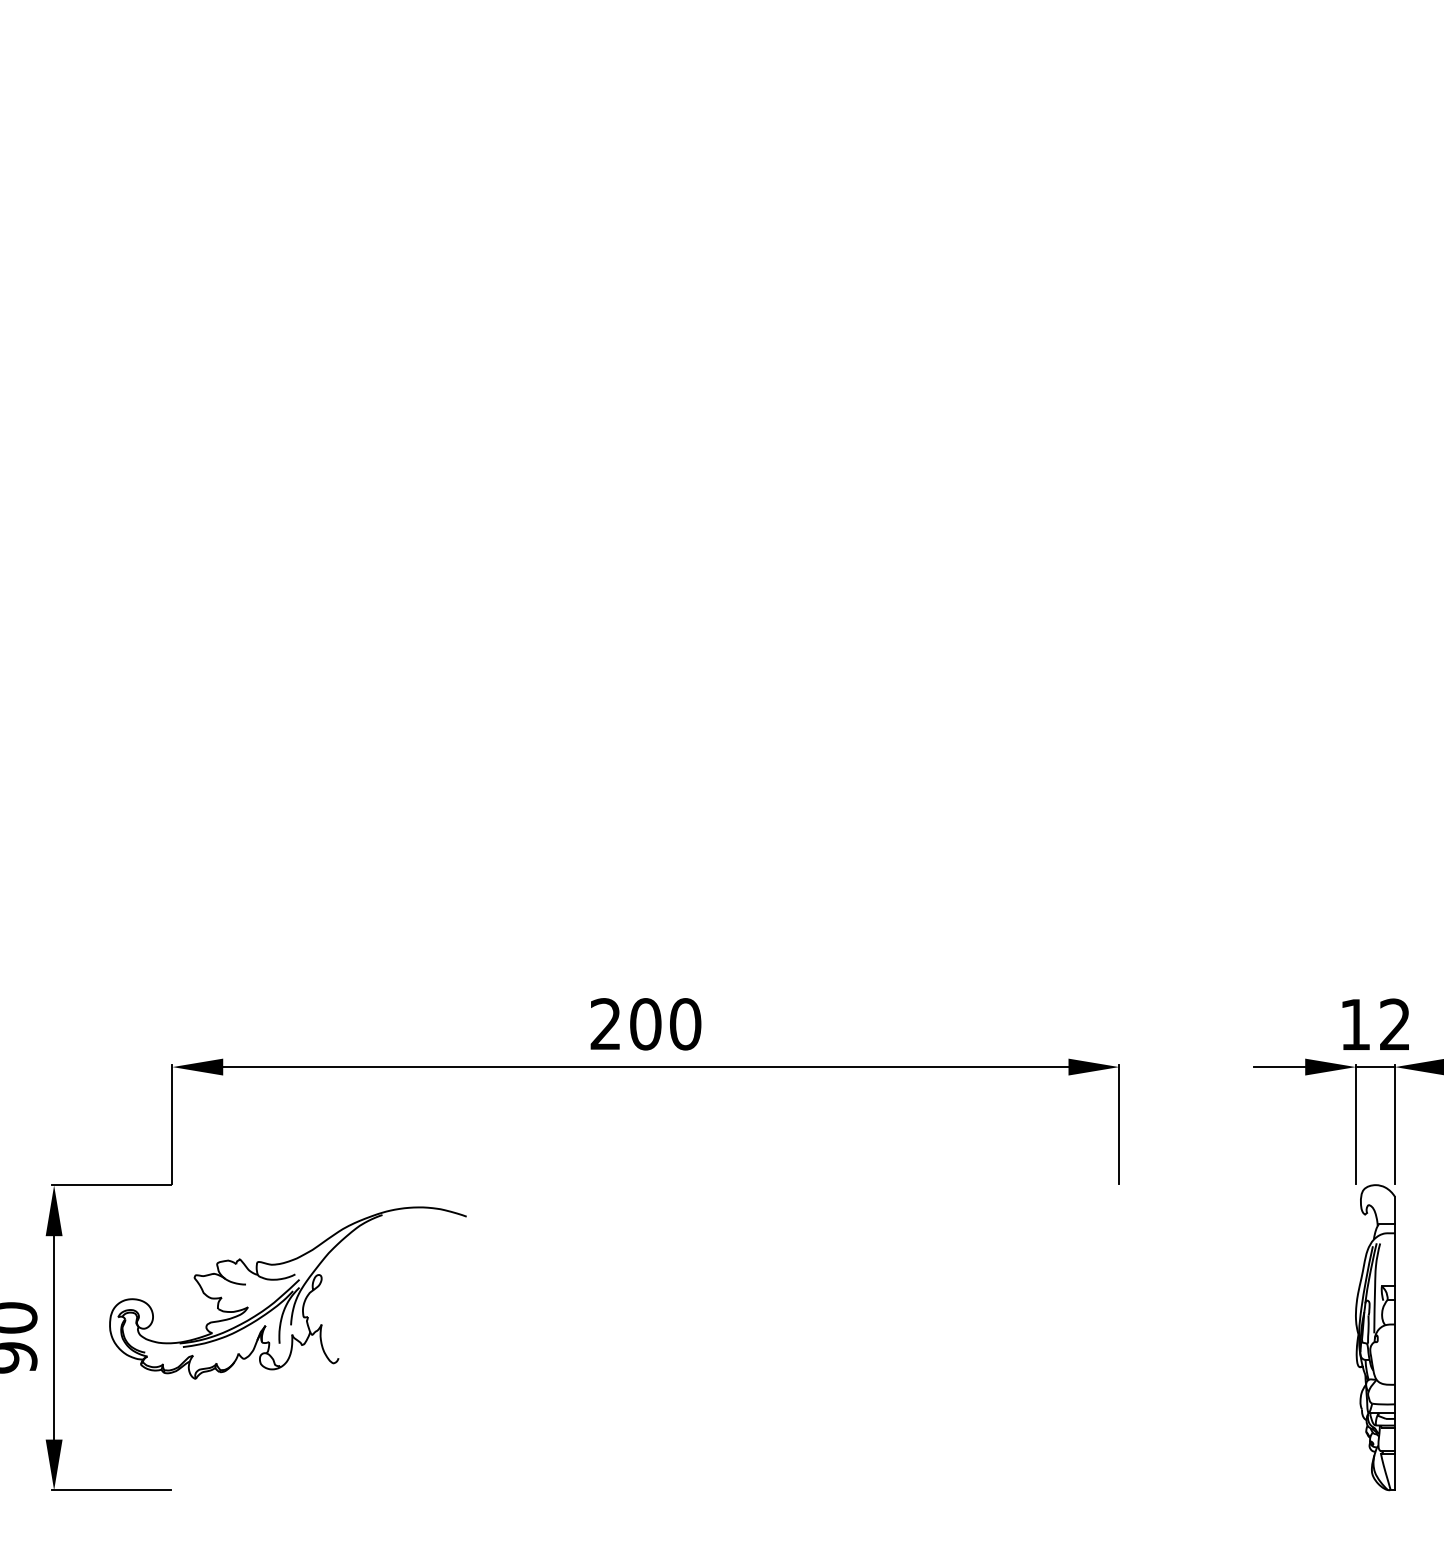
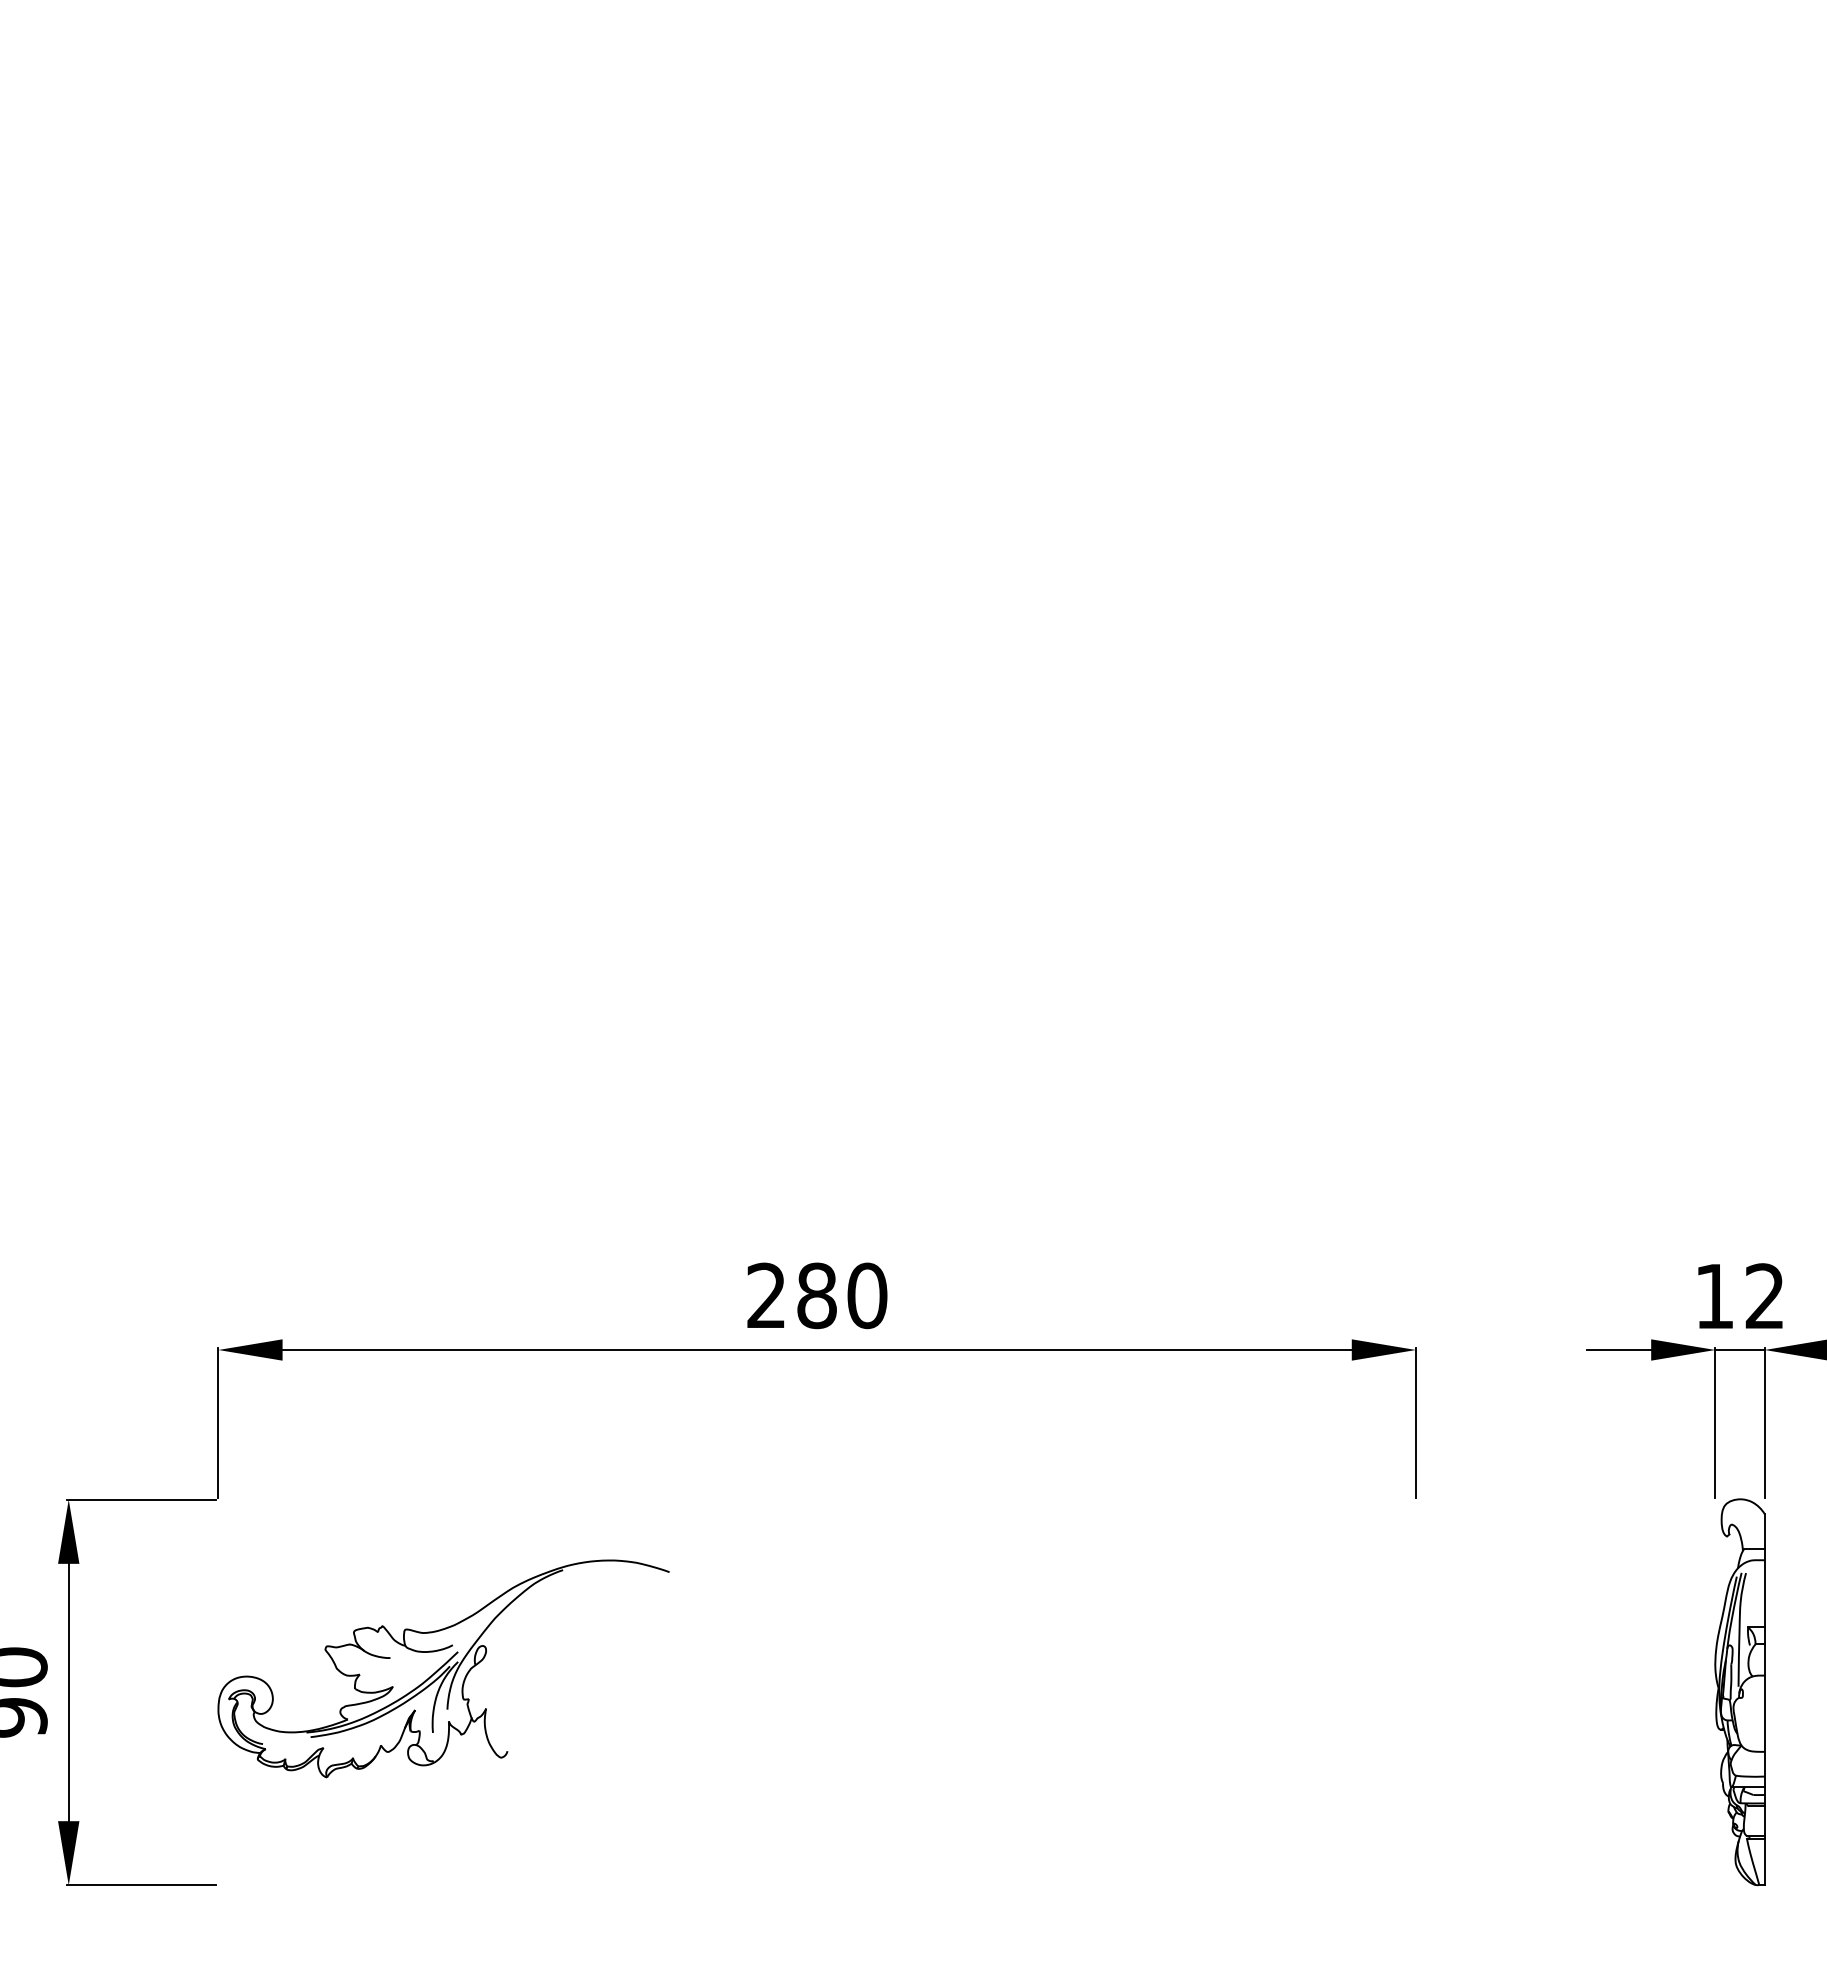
text: (646, 1024) -> (817, 1295), 200 -> 280
part: (287, 1292) -> (443, 1668), moved

